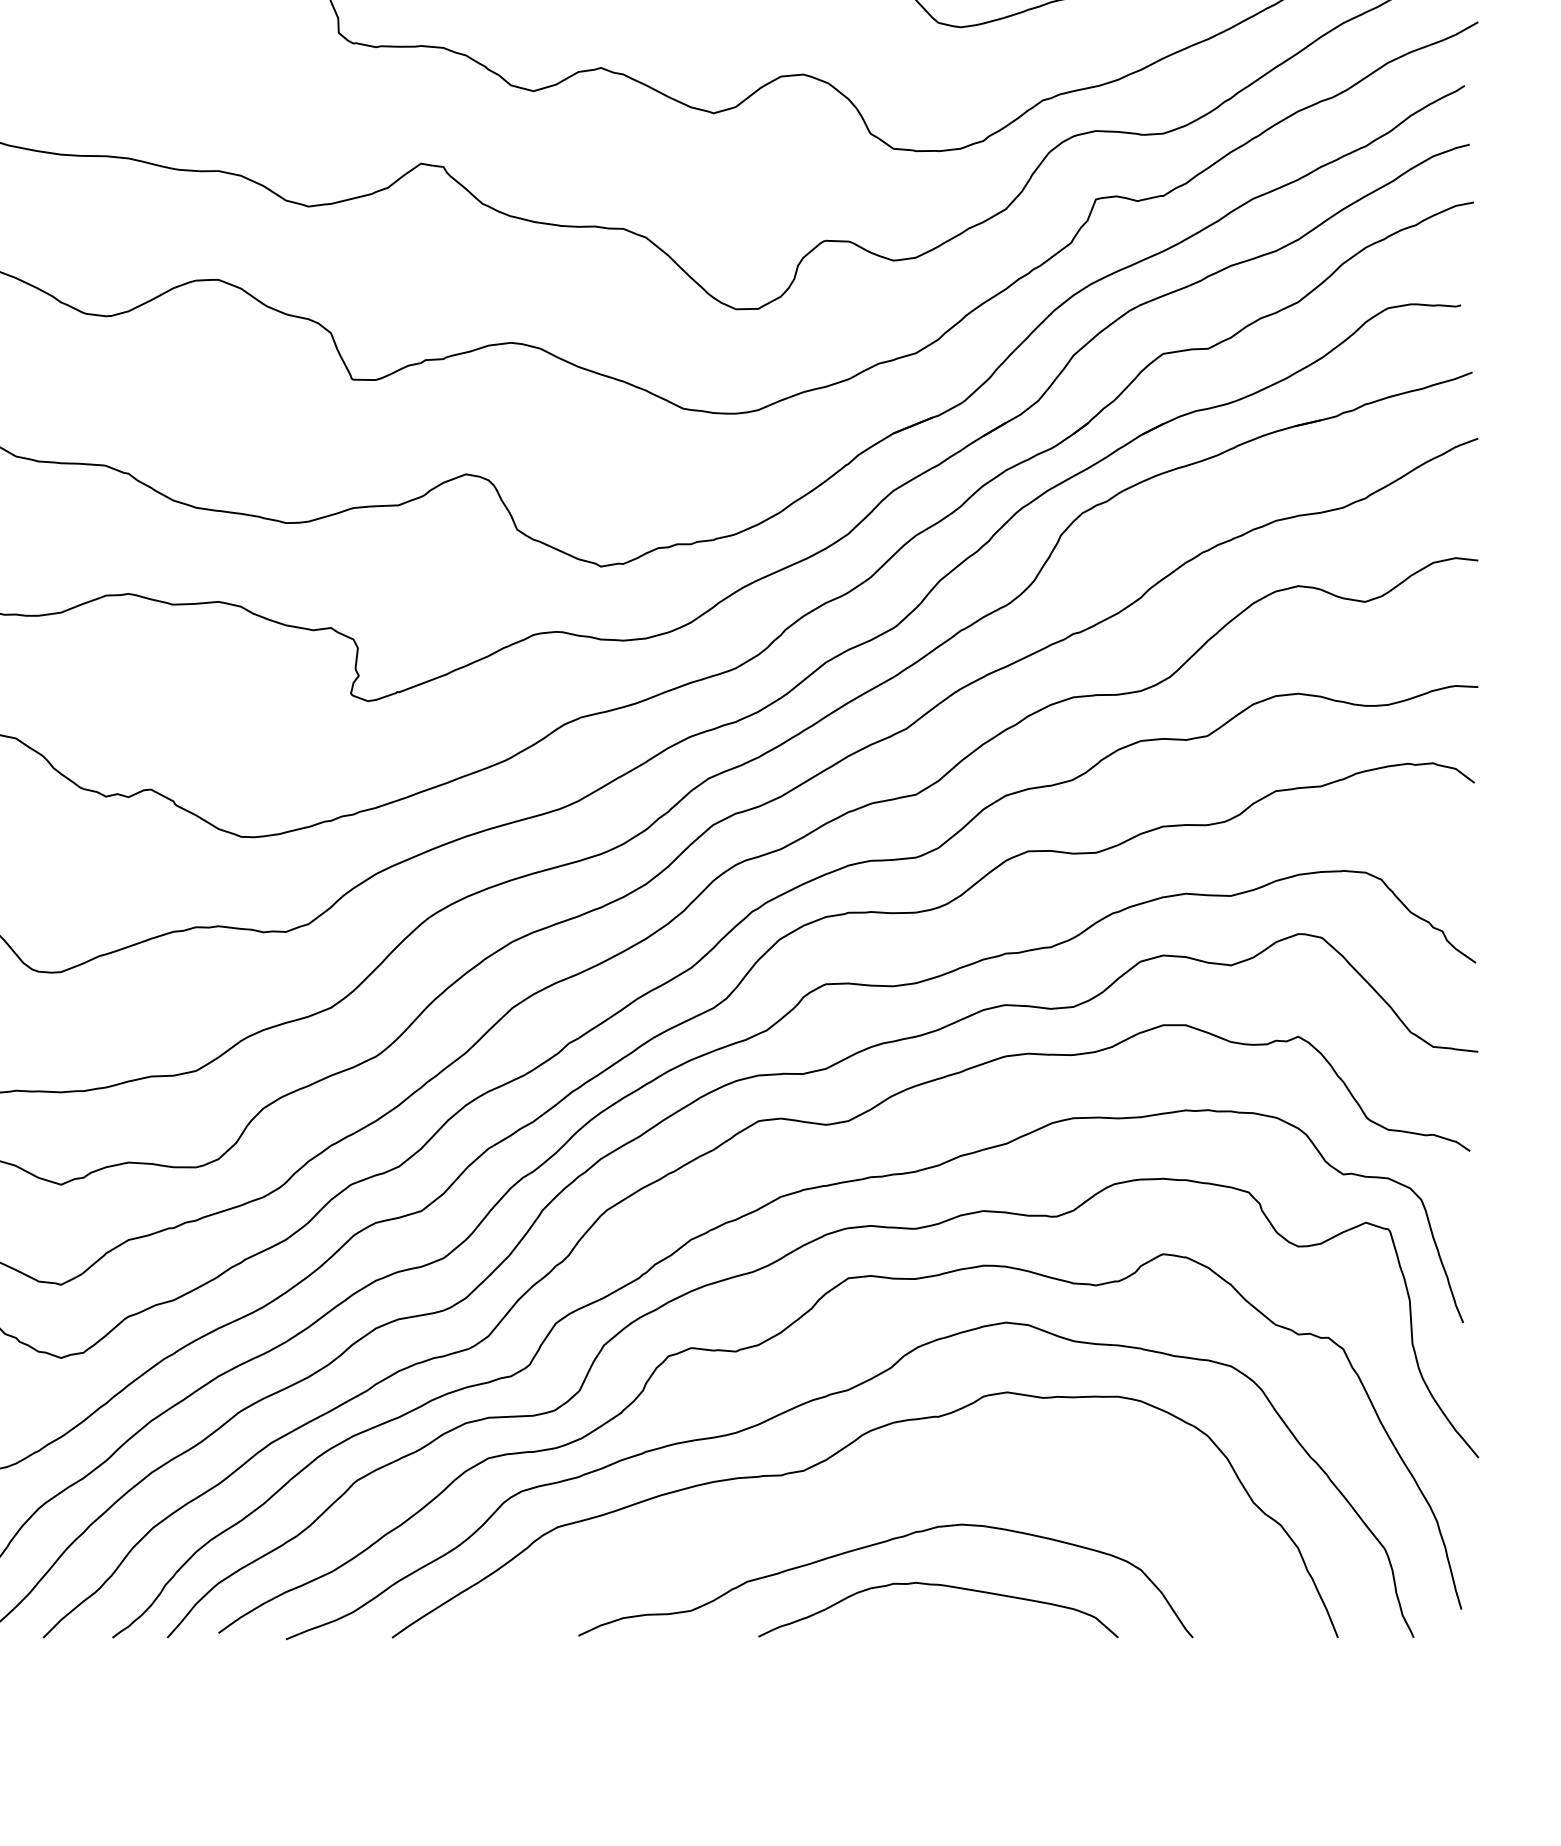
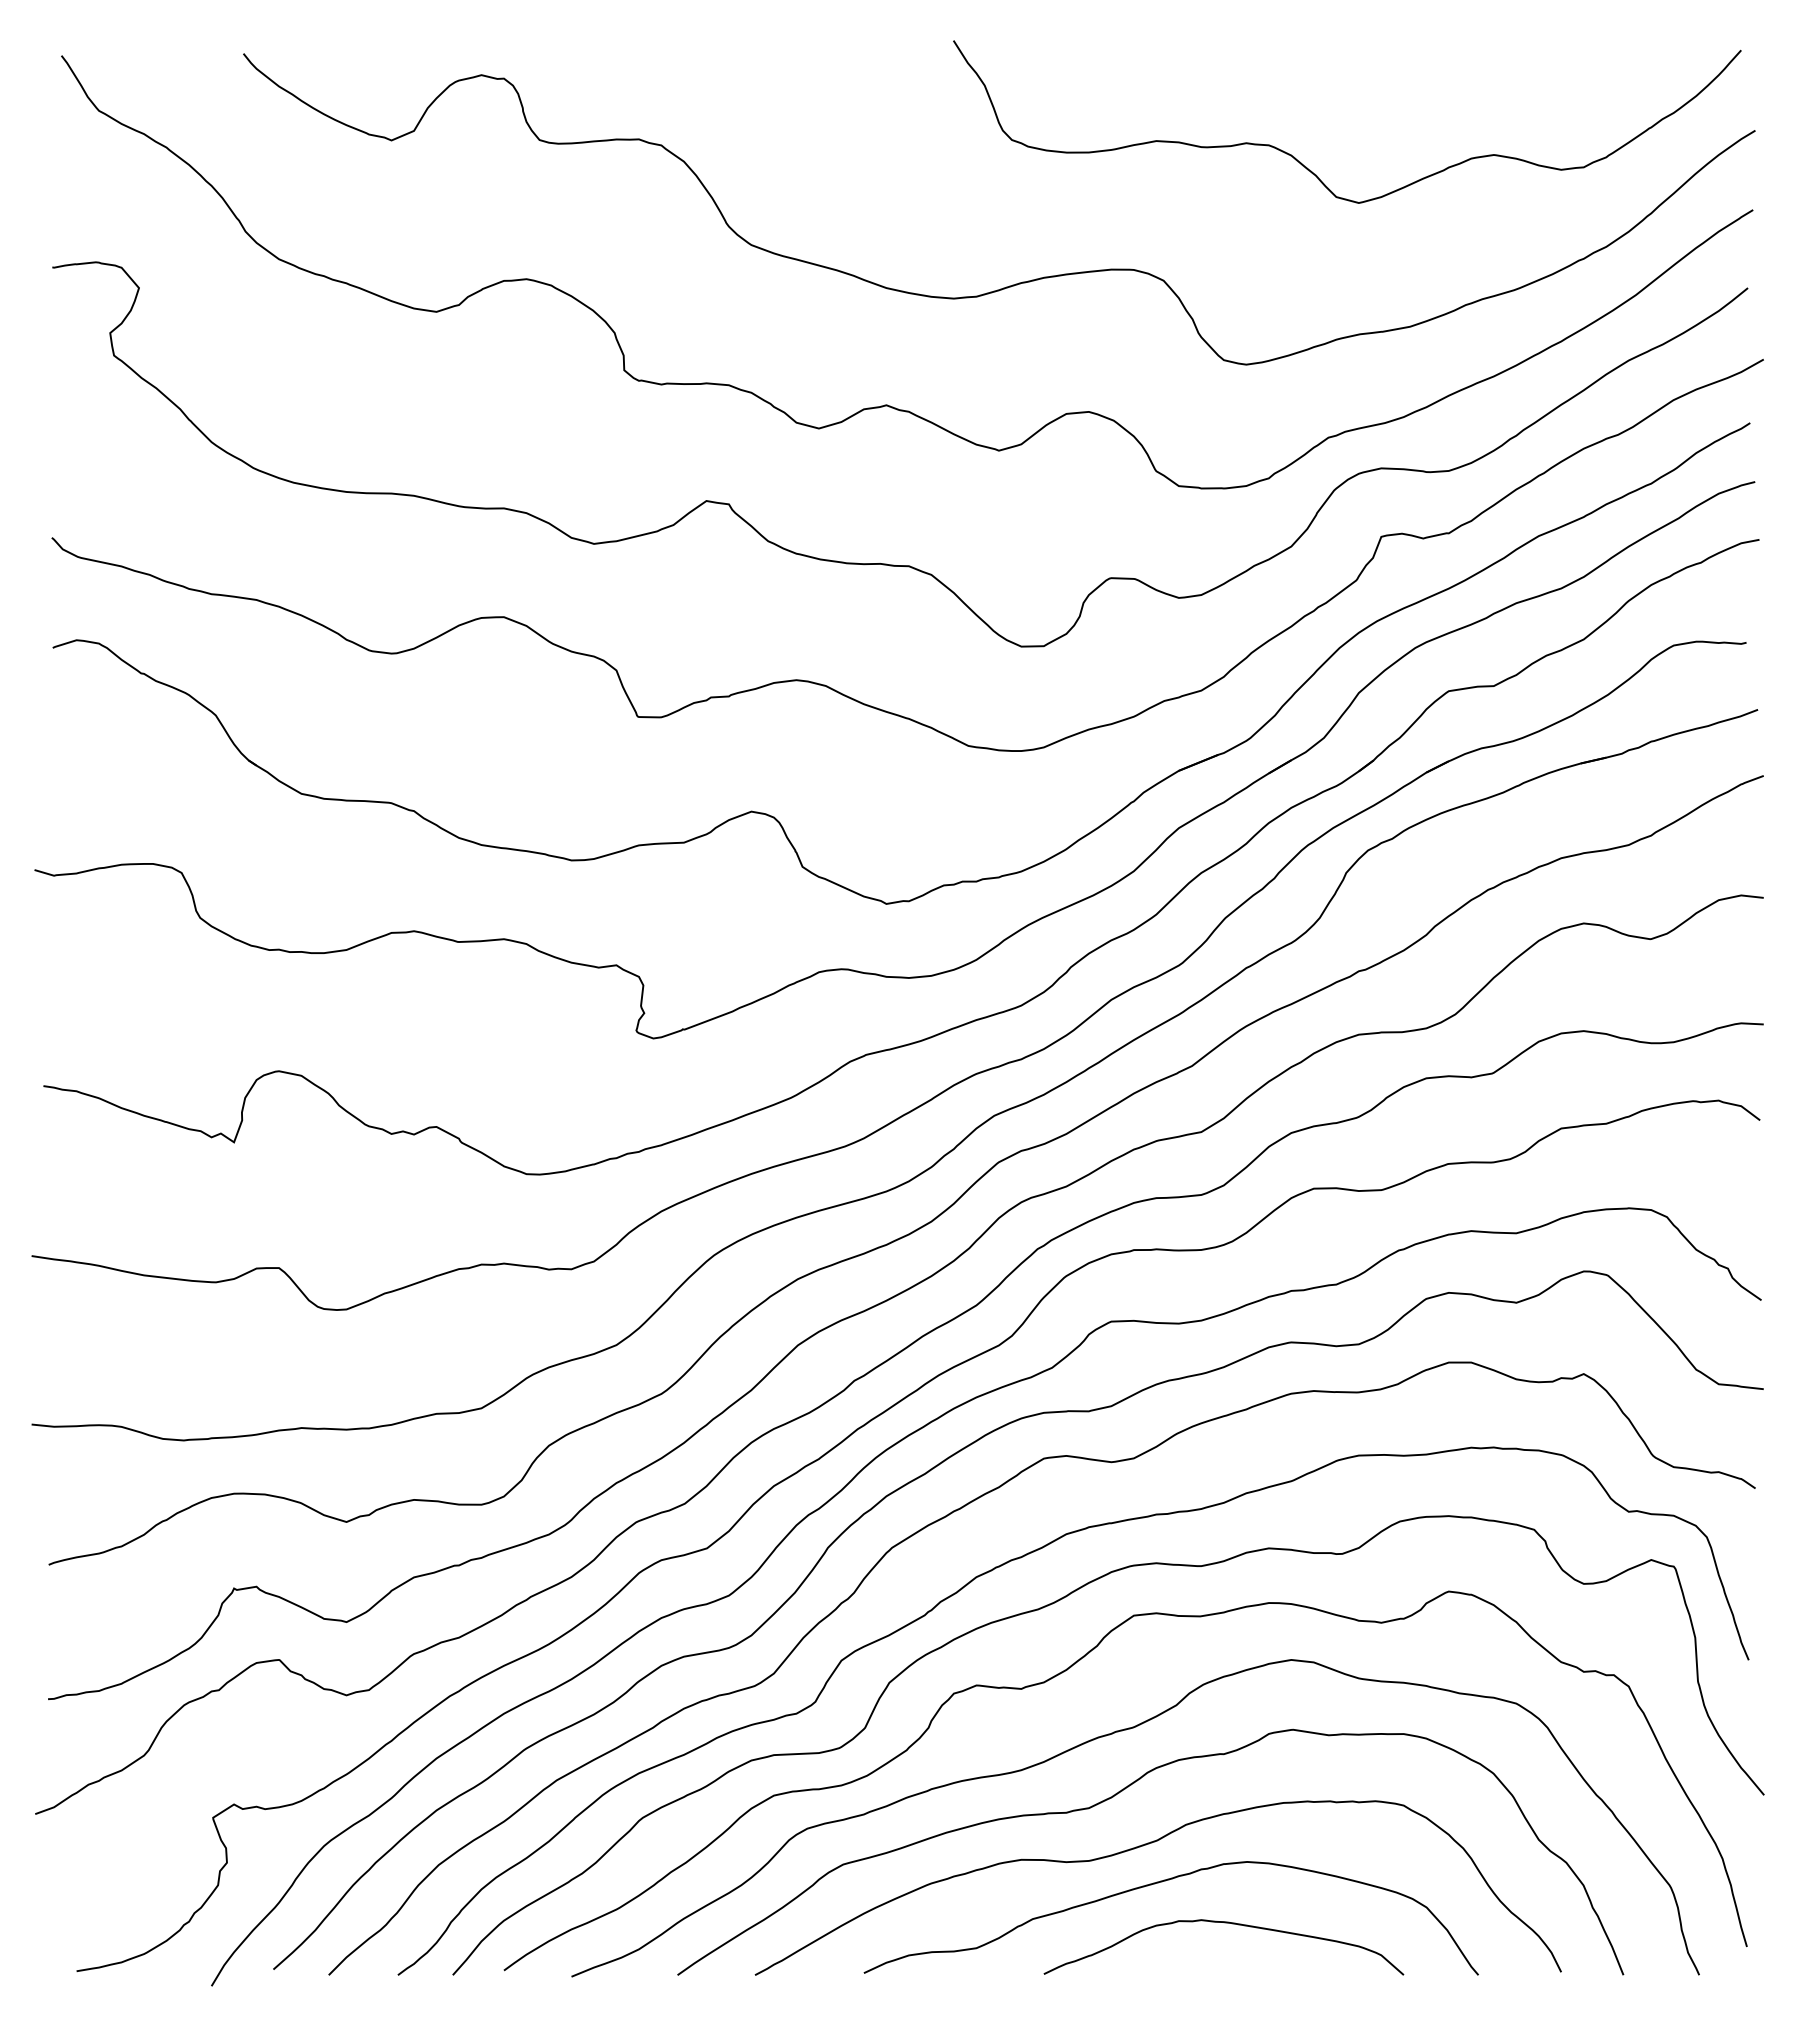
curve: (858, 1509) -> (1143, 1846), added

